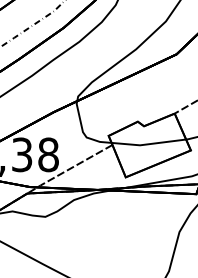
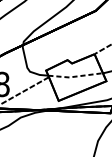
line: (148, 144) -> (75, 76), solid -> dashed

